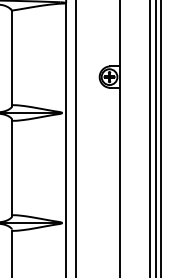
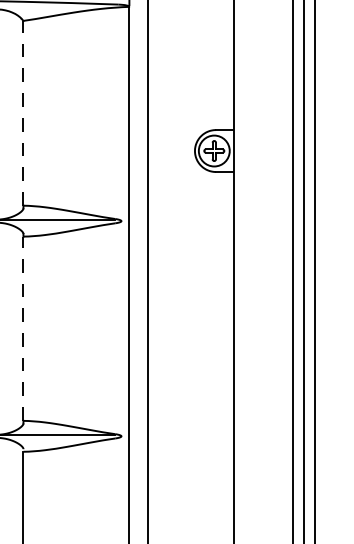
line: (12, 57) -> (24, 112), solid -> dashed
line: (12, 167) -> (24, 327), solid -> dashed

